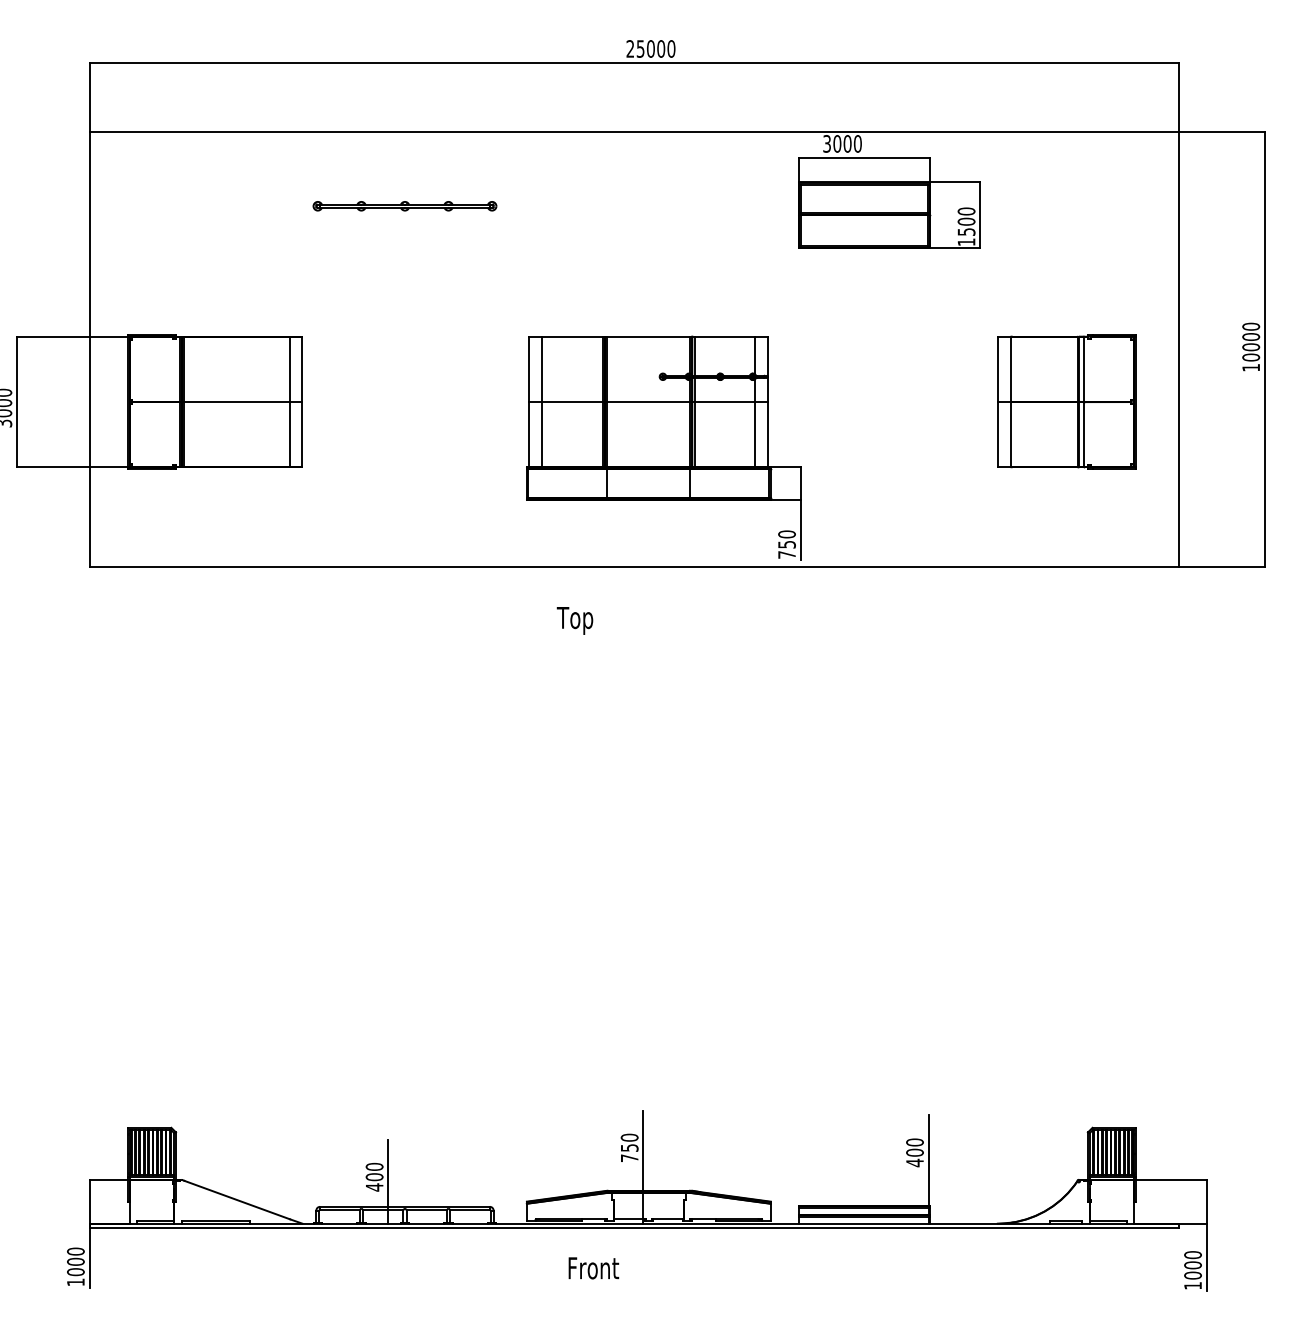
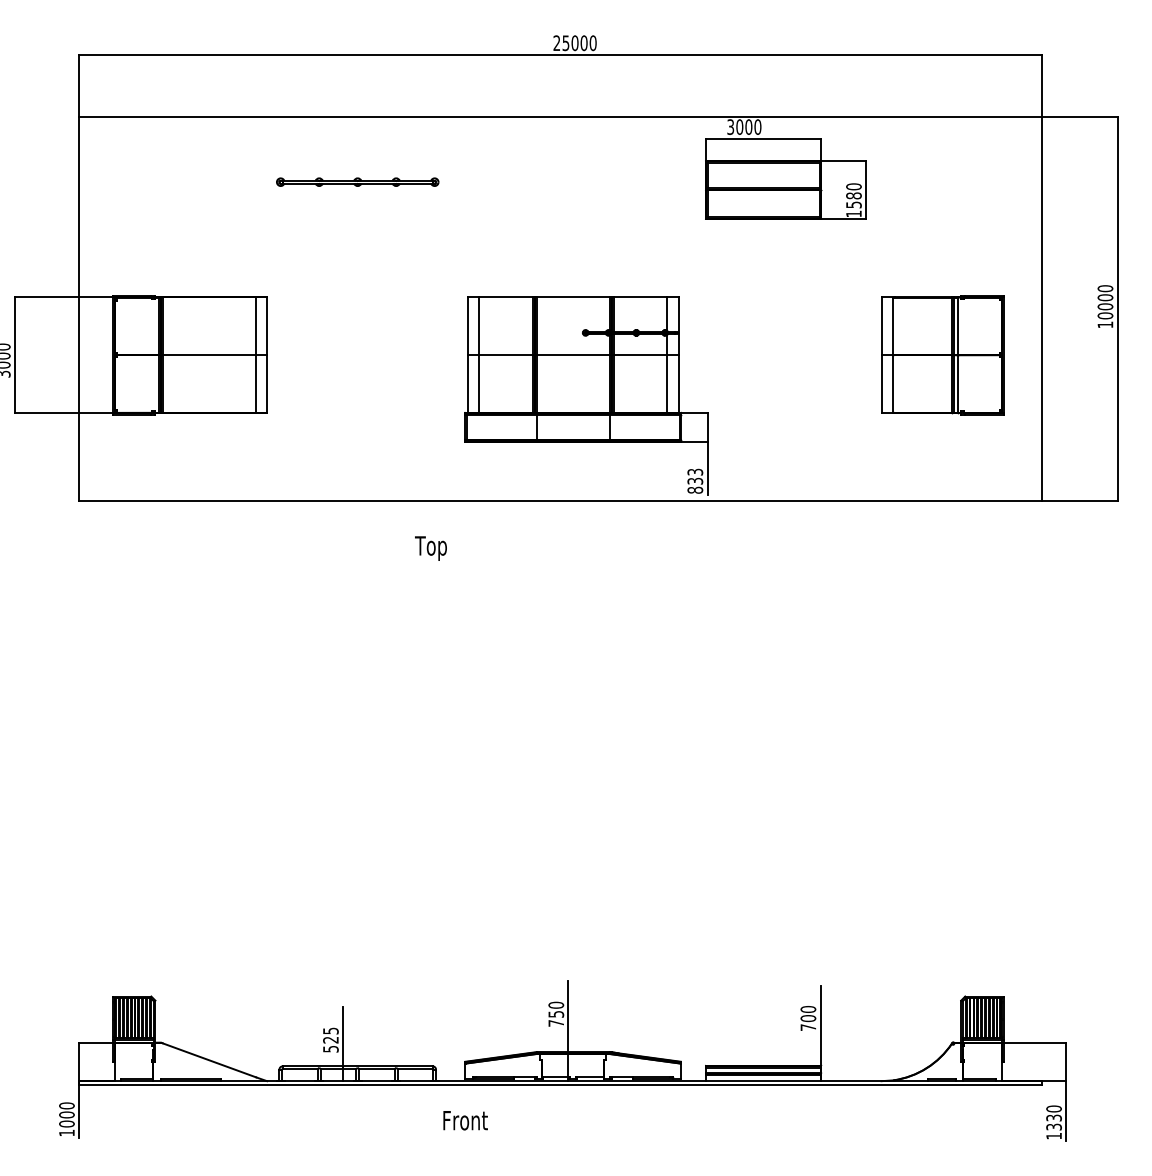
text: (966, 221) -> (853, 195), 1500 -> 1580
text: (787, 543) -> (695, 480), 750 -> 833
text: (574, 620) -> (430, 548), moved
text: (915, 1162) -> (808, 1027), 400 -> 700
text: (374, 1176) -> (330, 1039), 400 -> 525
text: (593, 1268) -> (465, 1120), moved
text: (1192, 1270) -> (1053, 1122), 1000 -> 1330

